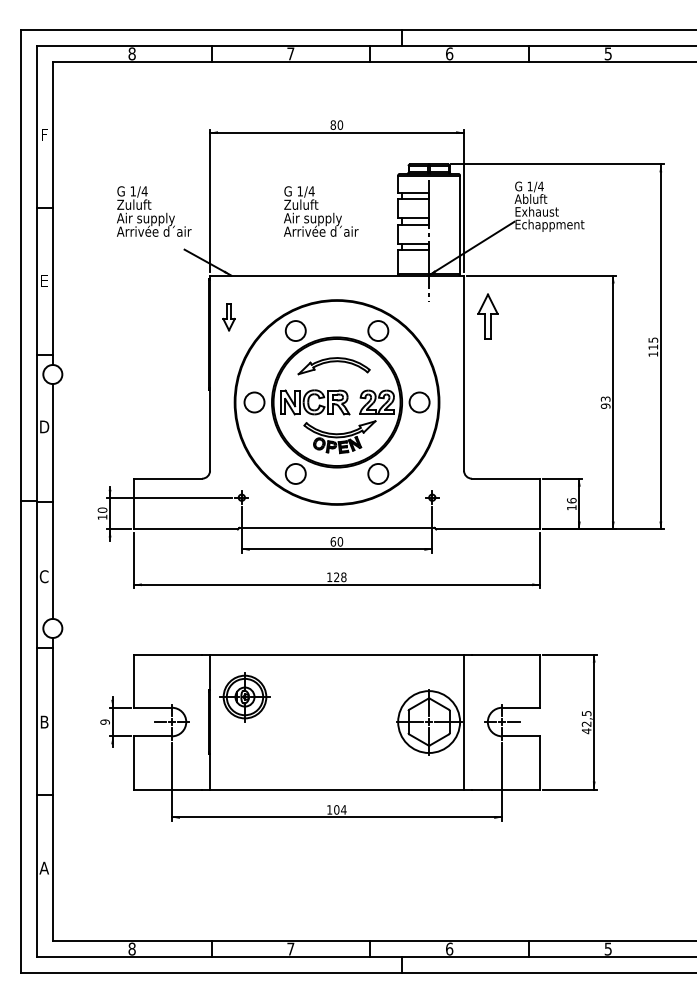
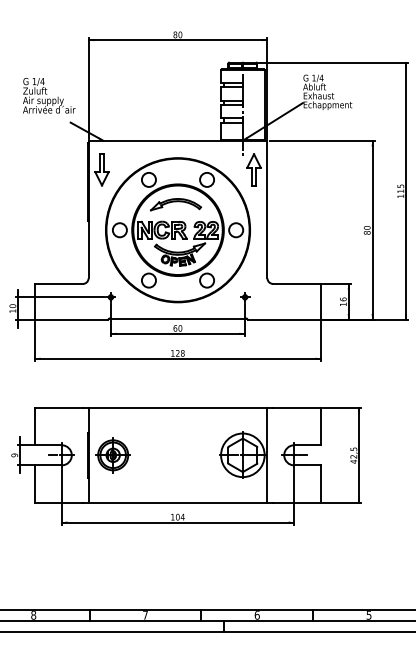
part: (321, 211) -> (167, 95), removed
part: (487, 316) -> (253, 169), moved
part: (228, 317) -> (101, 170), size x1.67
text: (605, 402) -> (367, 230), 93 -> 80
part: (244, 697) -> (112, 455), moved

